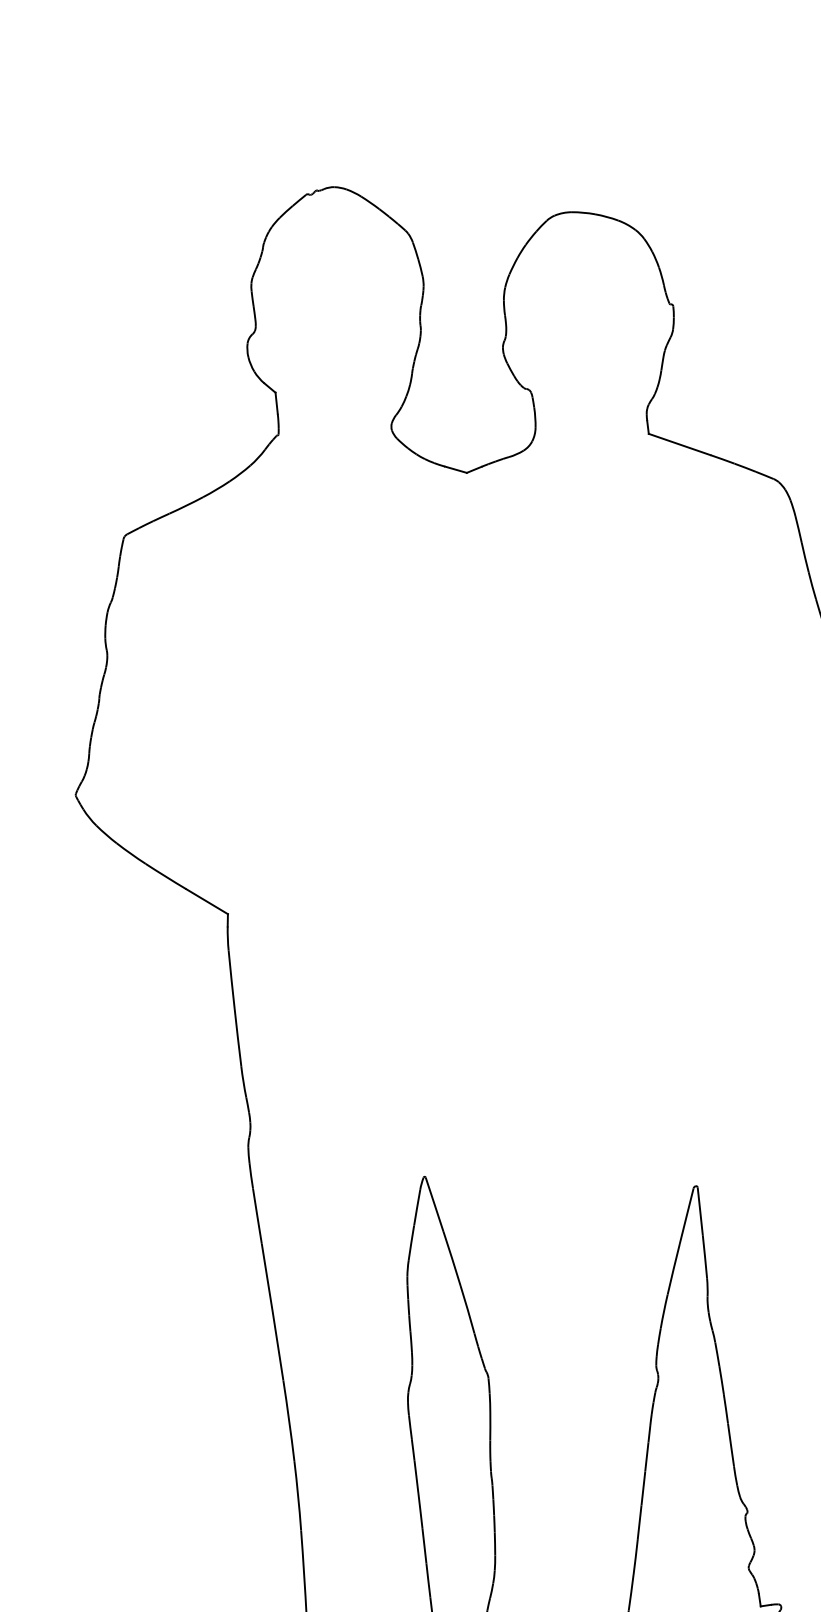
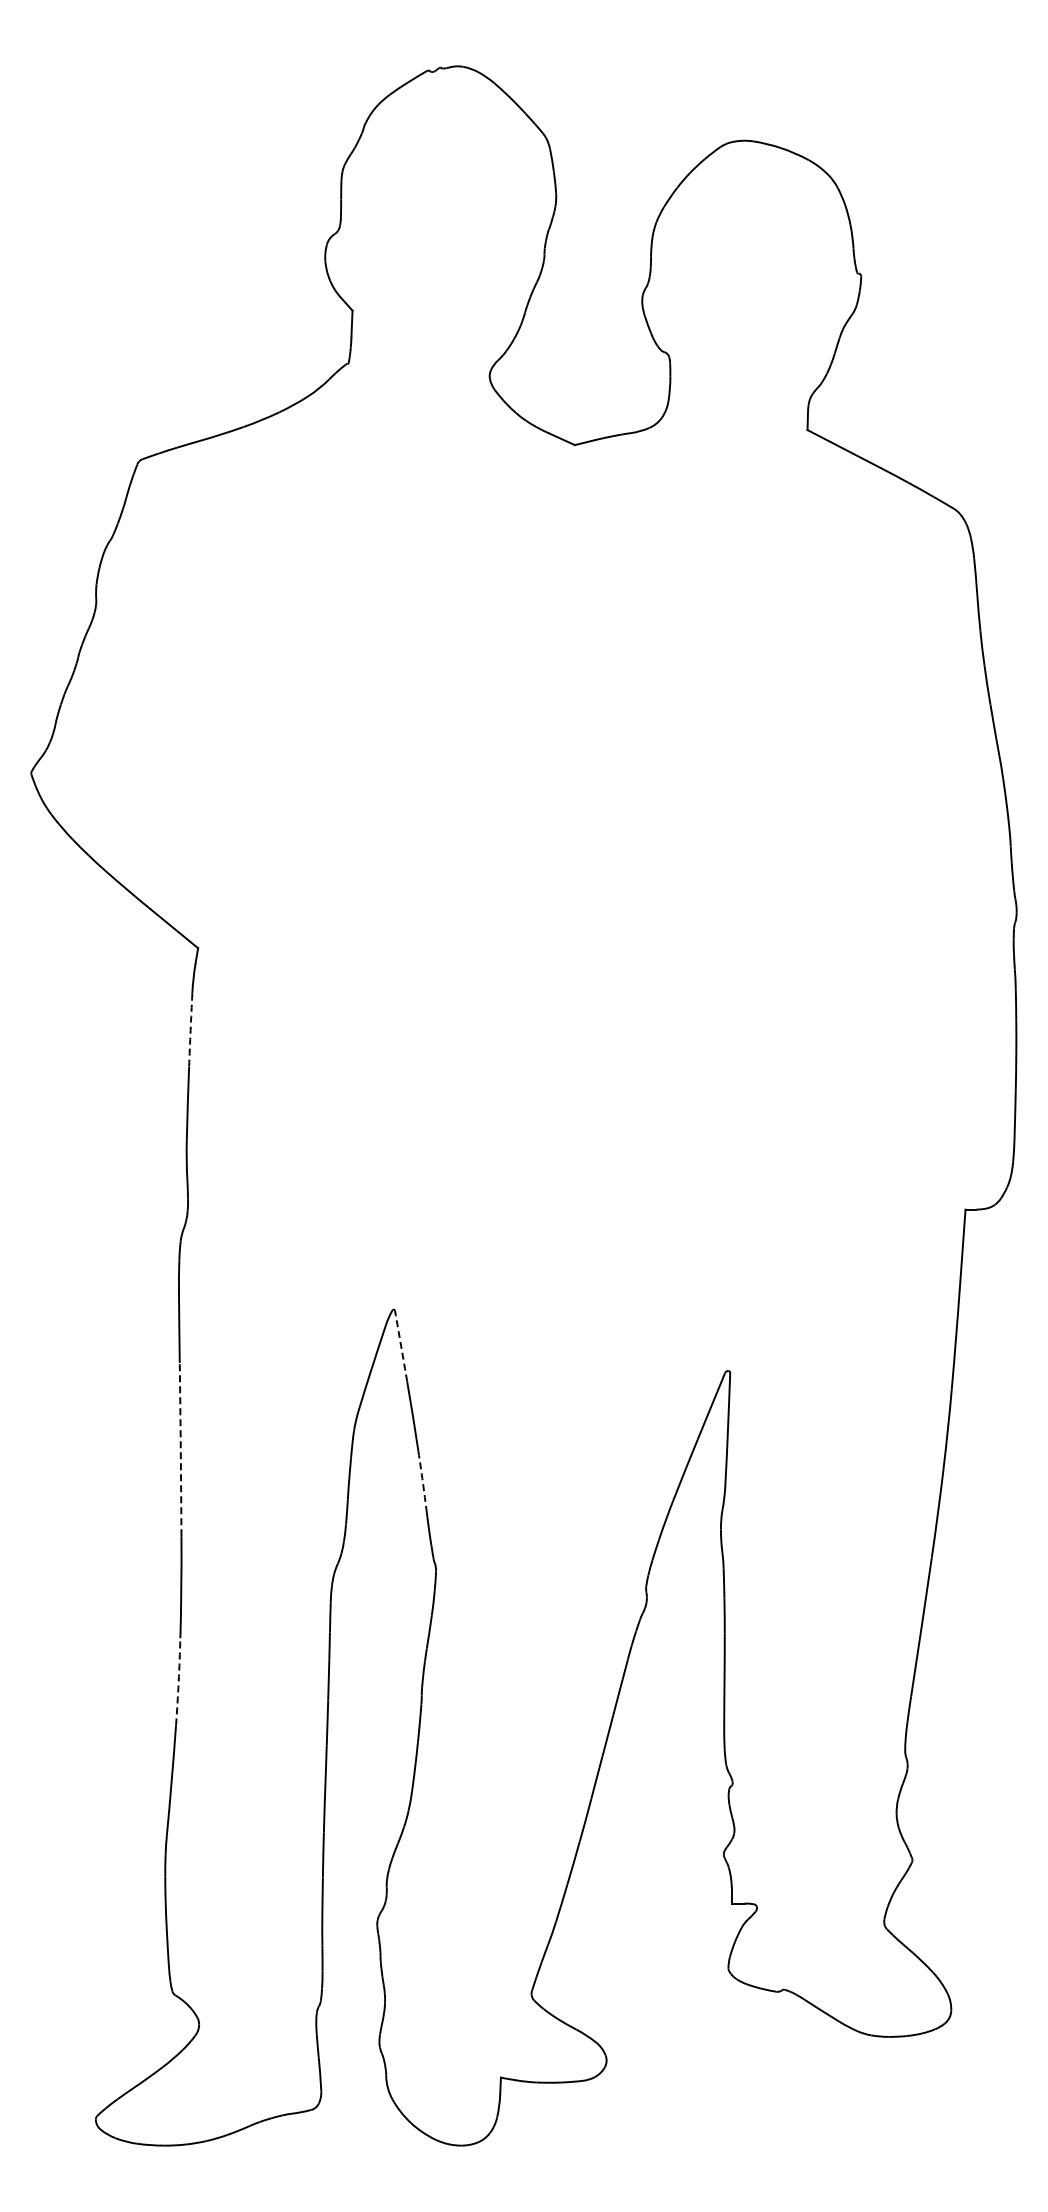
arc: (231, 980) -> (190, 1030), solid -> dashed
arc: (434, 1204) -> (401, 1346), solid -> dashed
arc: (467, 1309) -> (422, 1482), solid -> dashed
arc: (272, 1312) -> (180, 1449), solid -> dashed
arc: (297, 1495) -> (178, 1681), solid -> dashed

